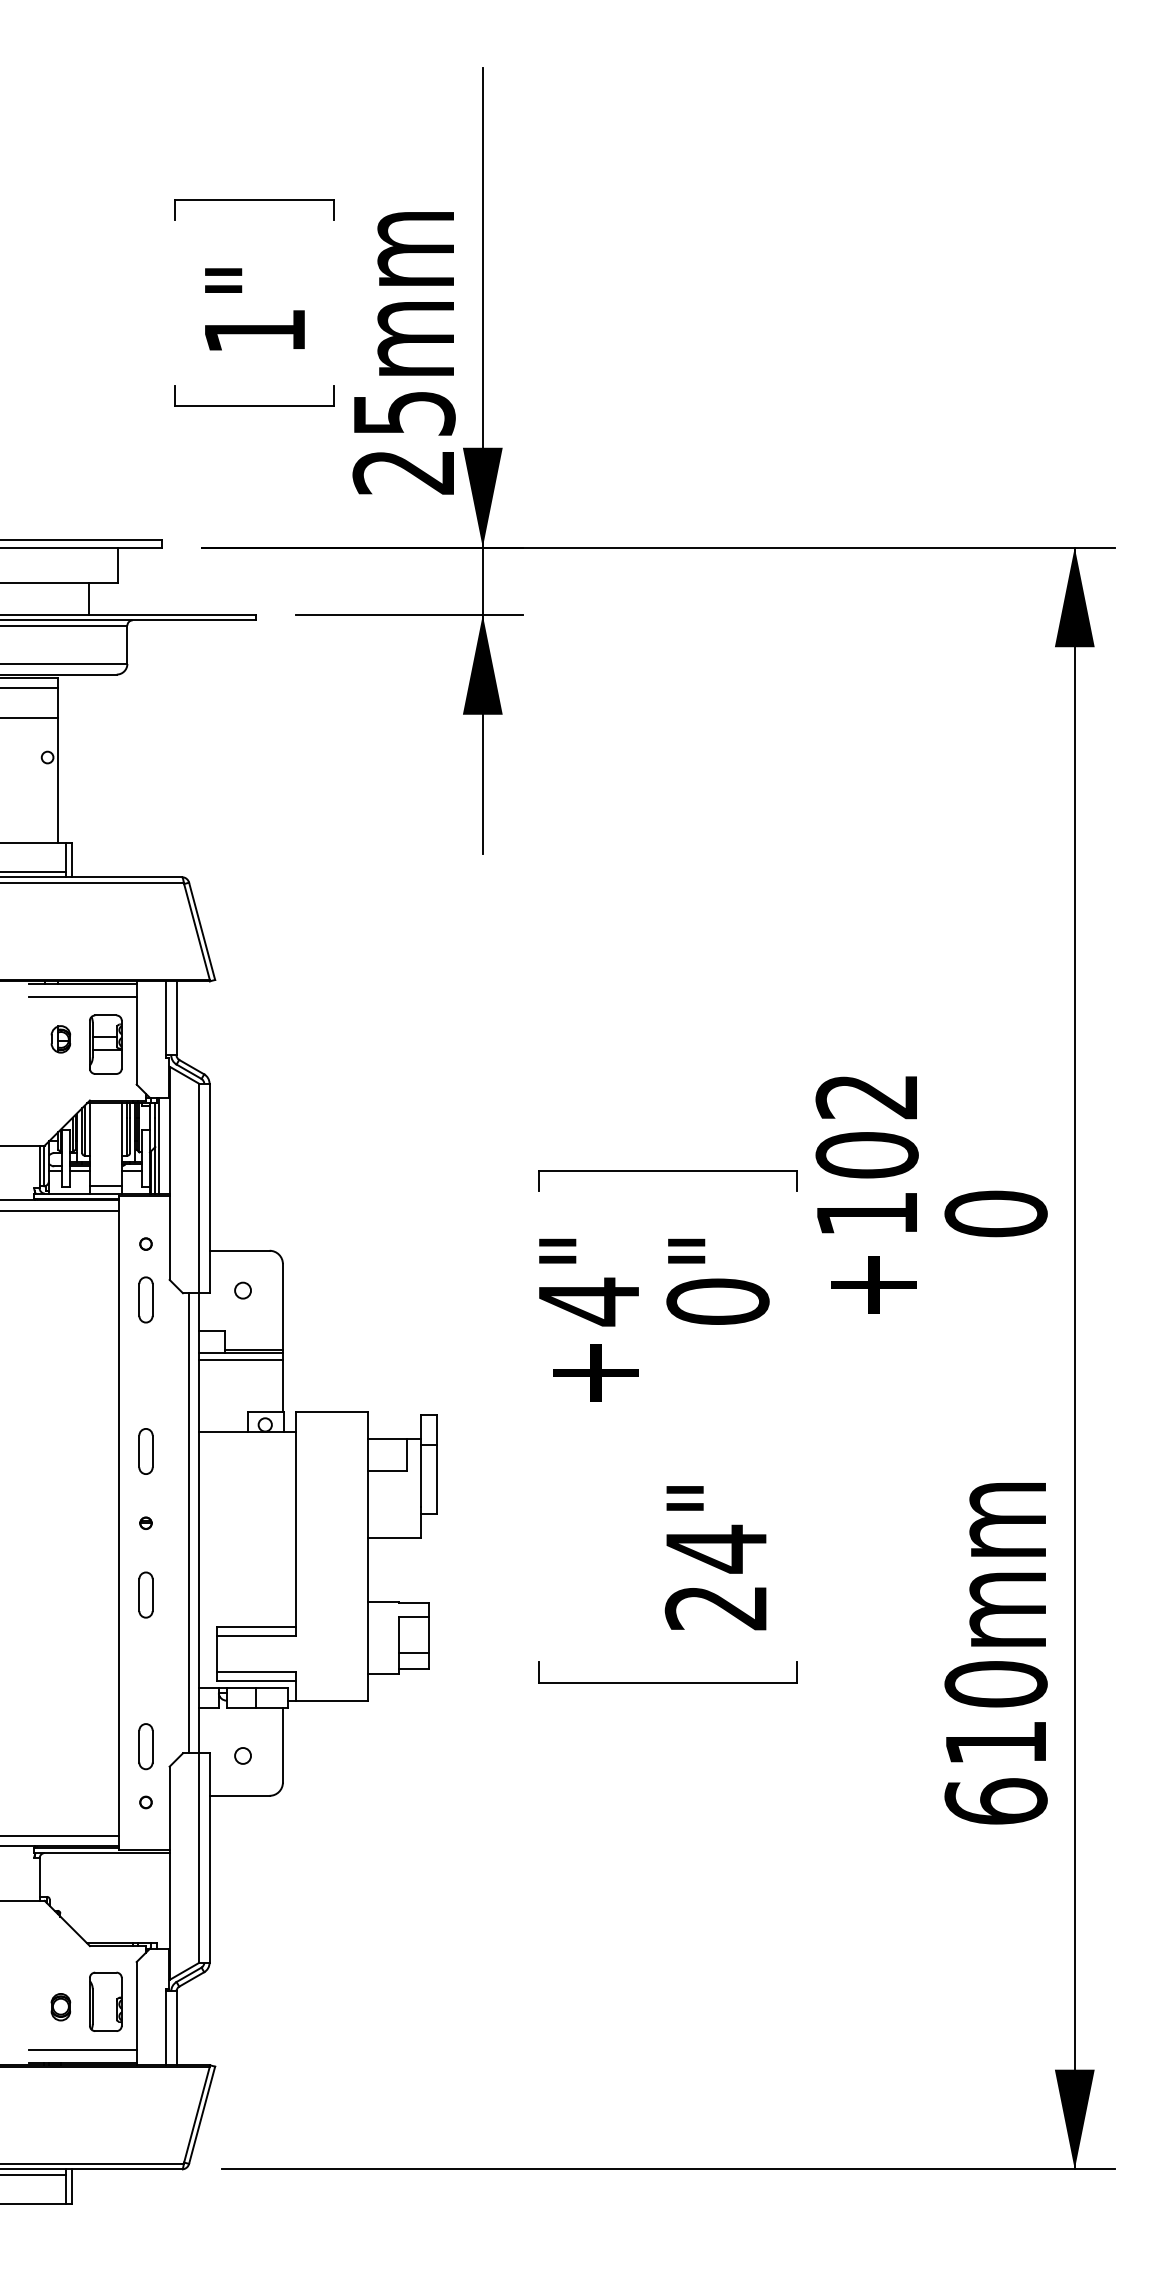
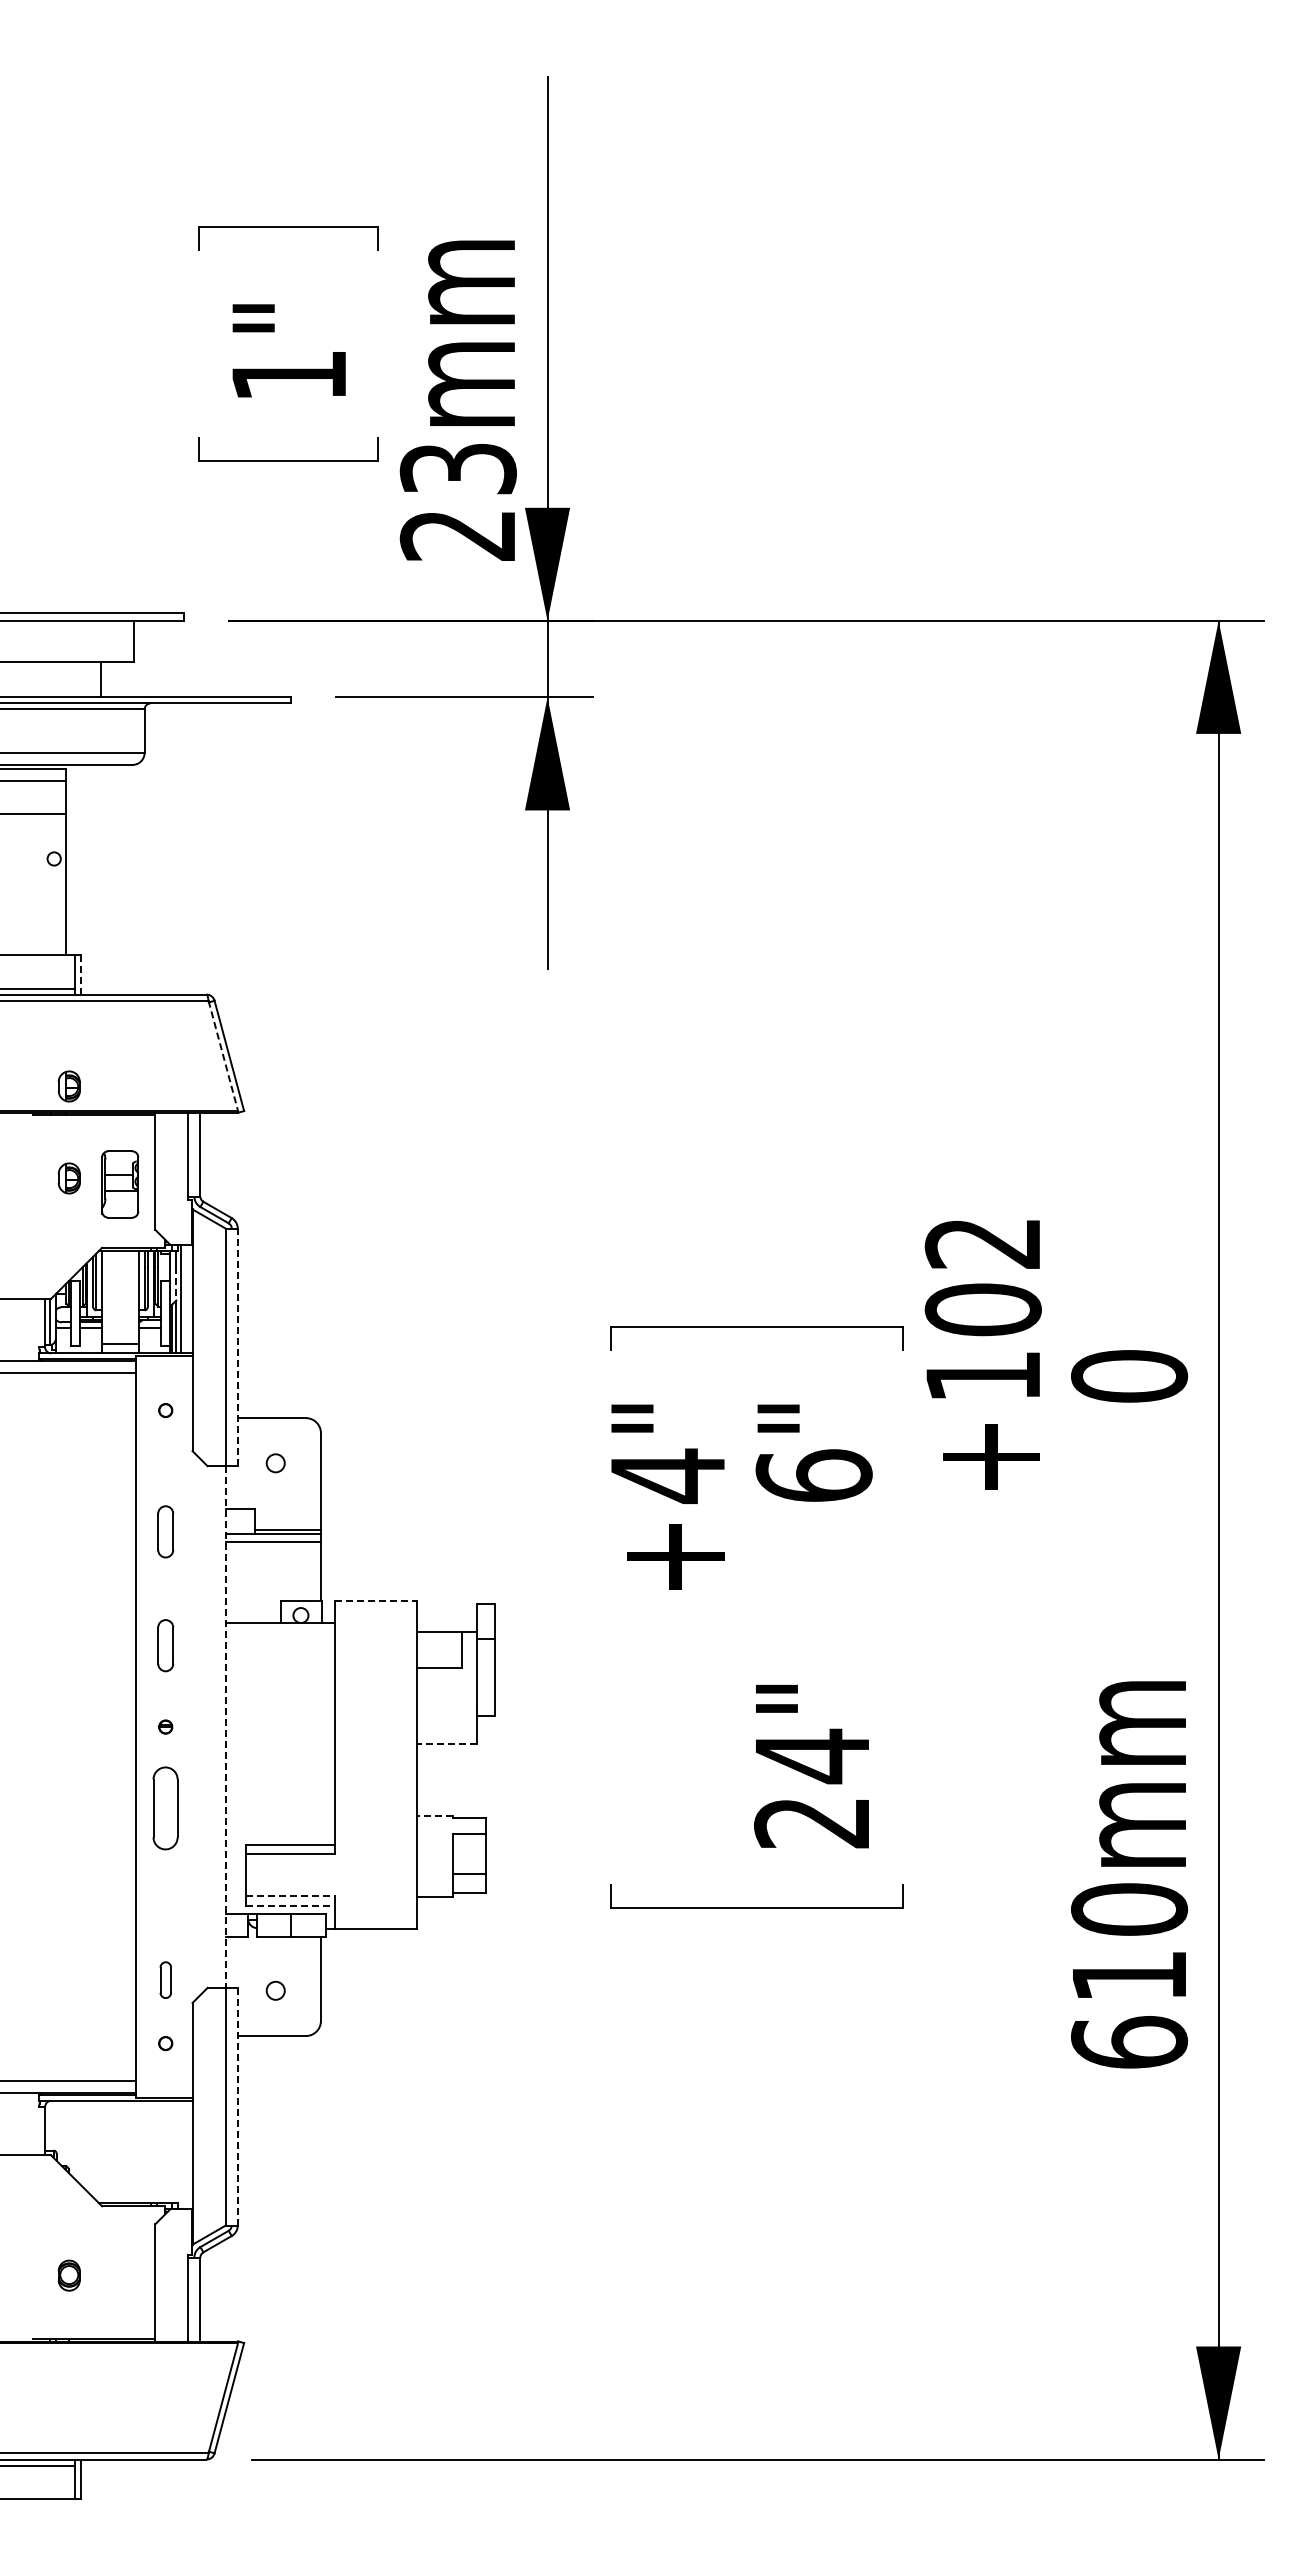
text: (403, 414) -> (457, 469), 25mm -> 23mm
line: (71, 860) -> (81, 975), solid -> dashed
line: (196, 931) -> (223, 1056), solid -> dashed
part: (60, 958) -> (68, 1086), added
line: (83, 997) -> (94, 1130), removed
line: (155, 1132) -> (176, 1283), solid -> dashed
line: (209, 1188) -> (237, 1347), solid -> dashed
part: (145, 1299) -> (165, 1531), moved
text: (717, 1301) -> (813, 1475), 0" -> 6"
line: (331, 1412) -> (376, 1601), solid -> dashed
line: (188, 1522) -> (213, 1726), removed
line: (199, 1523) -> (226, 1727), solid -> dashed
line: (393, 1537) -> (446, 1743), solid -> dashed
part: (145, 1595) -> (165, 1808), size x1.6
line: (383, 1602) -> (434, 1816), solid -> dashed
line: (256, 1671) -> (290, 1895), solid -> dashed
line: (256, 1680) -> (290, 1905), solid -> dashed
part: (145, 1745) -> (165, 1979), size x0.7
line: (209, 1857) -> (237, 2106), solid -> dashed
part: (106, 2001) -> (120, 2269), removed
line: (83, 2049) -> (94, 2323), removed

